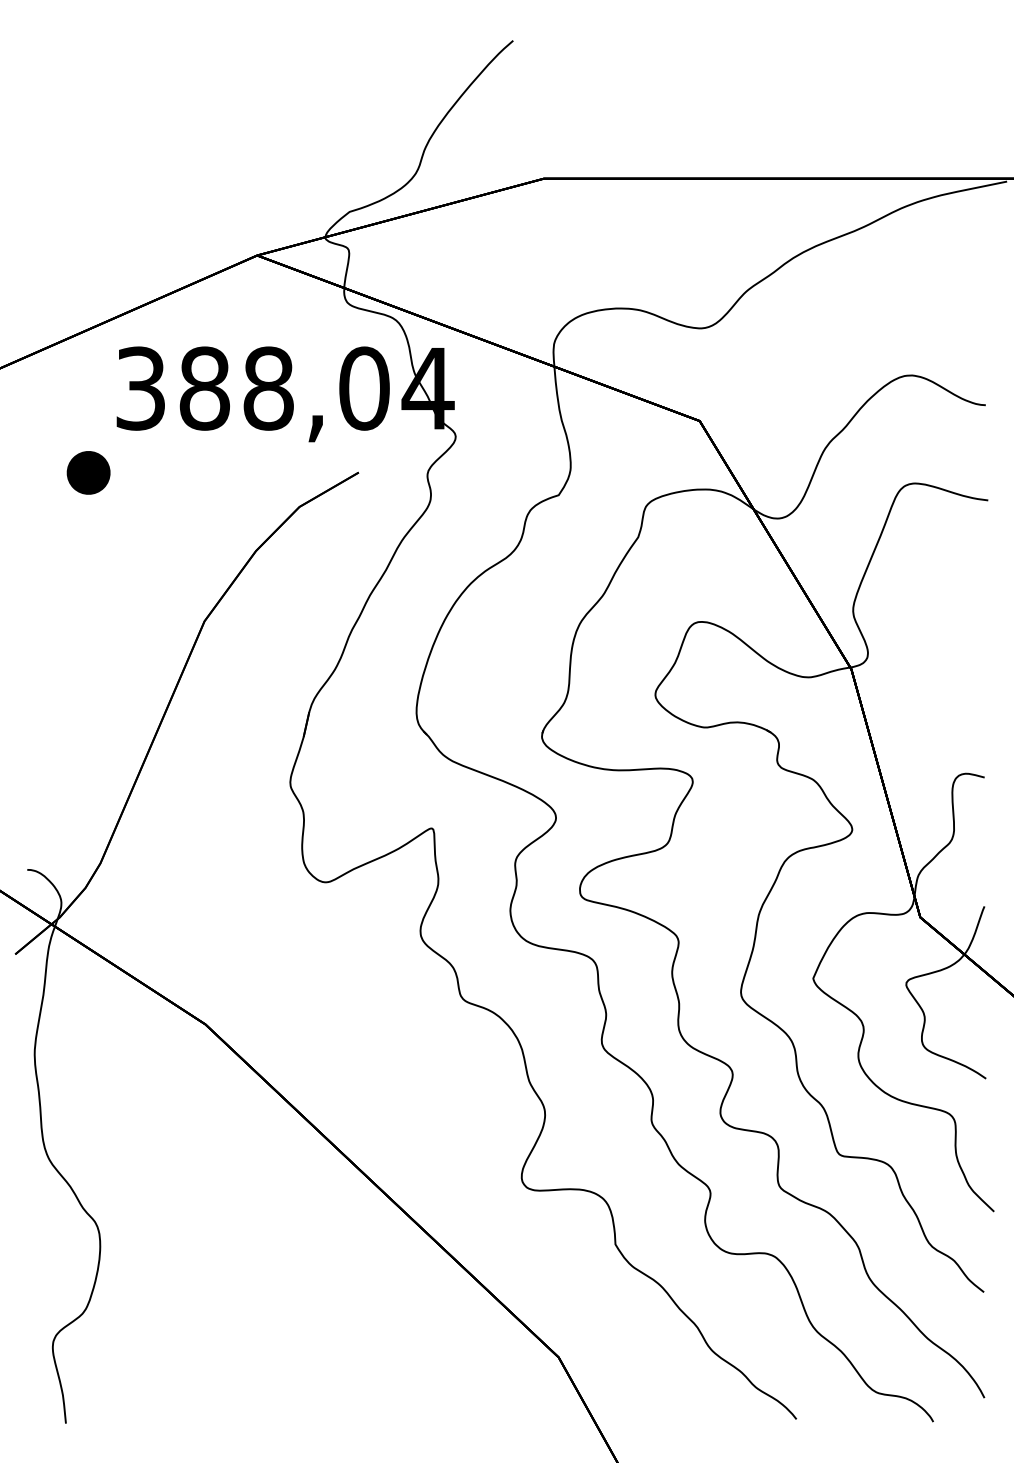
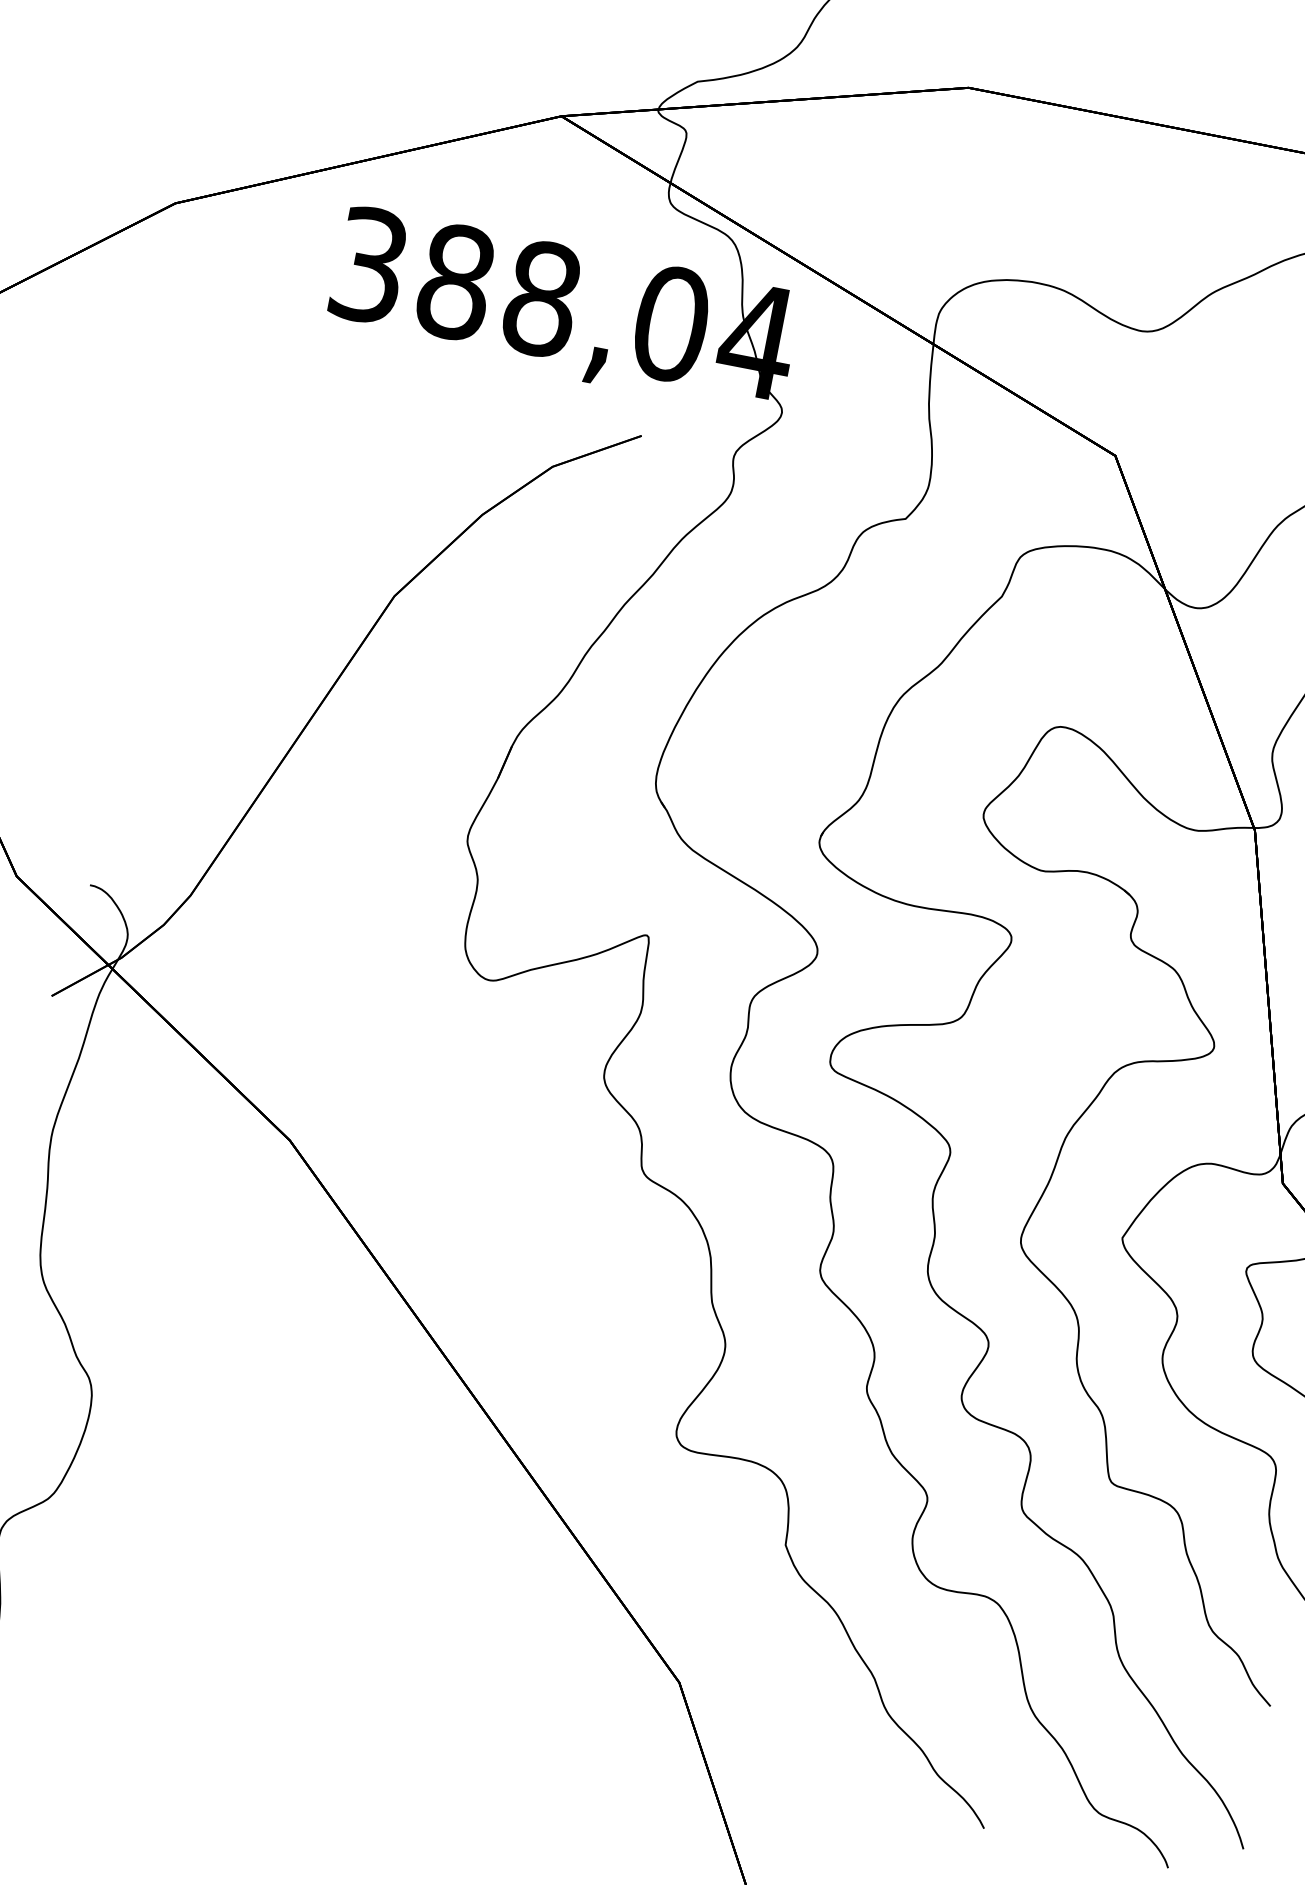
part: (88, 472) -> (276, 364), removed

